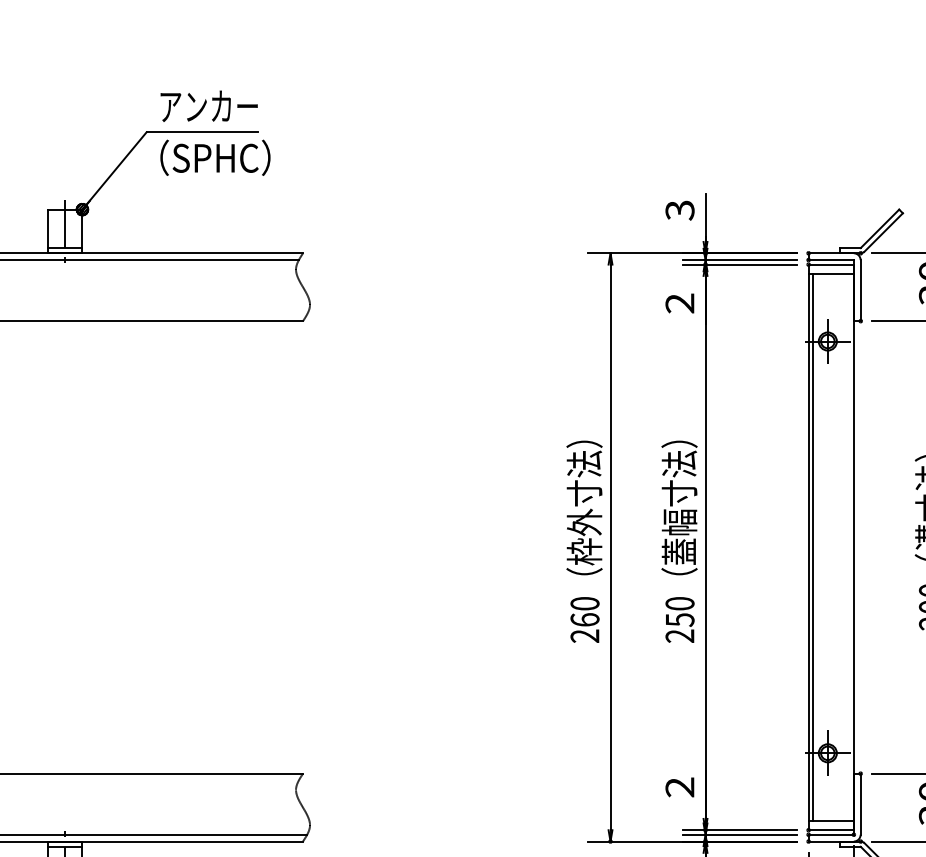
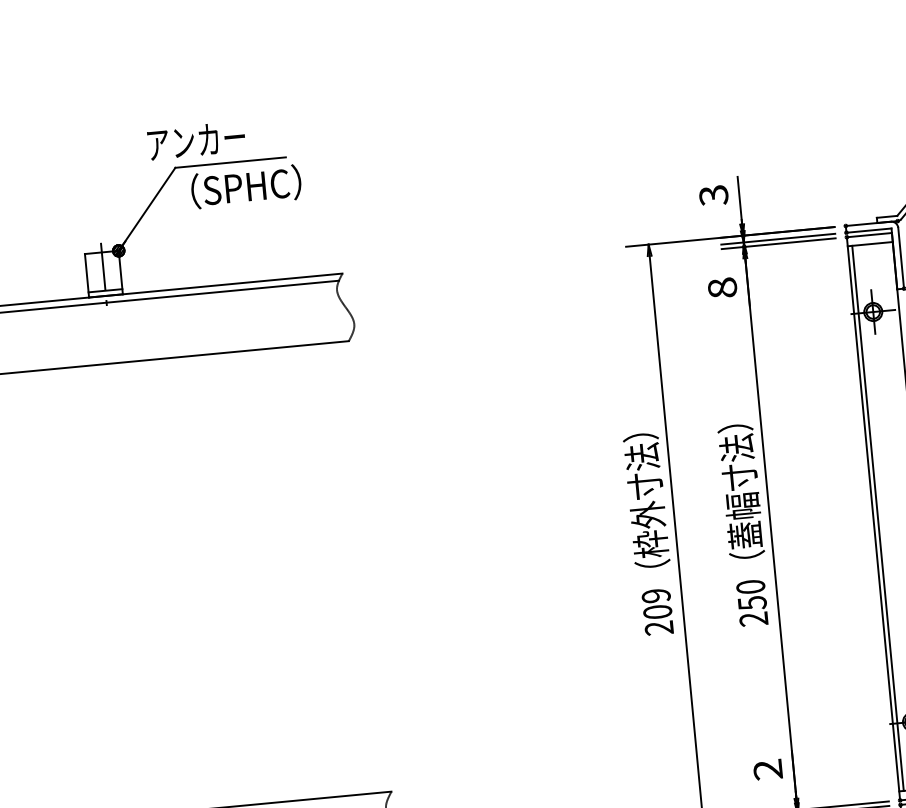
text: (208, 105) -> (195, 140), moved
text: (679, 303) -> (722, 288), 2 -> 8
text: (584, 611) -> (656, 603), 260 -> 209

